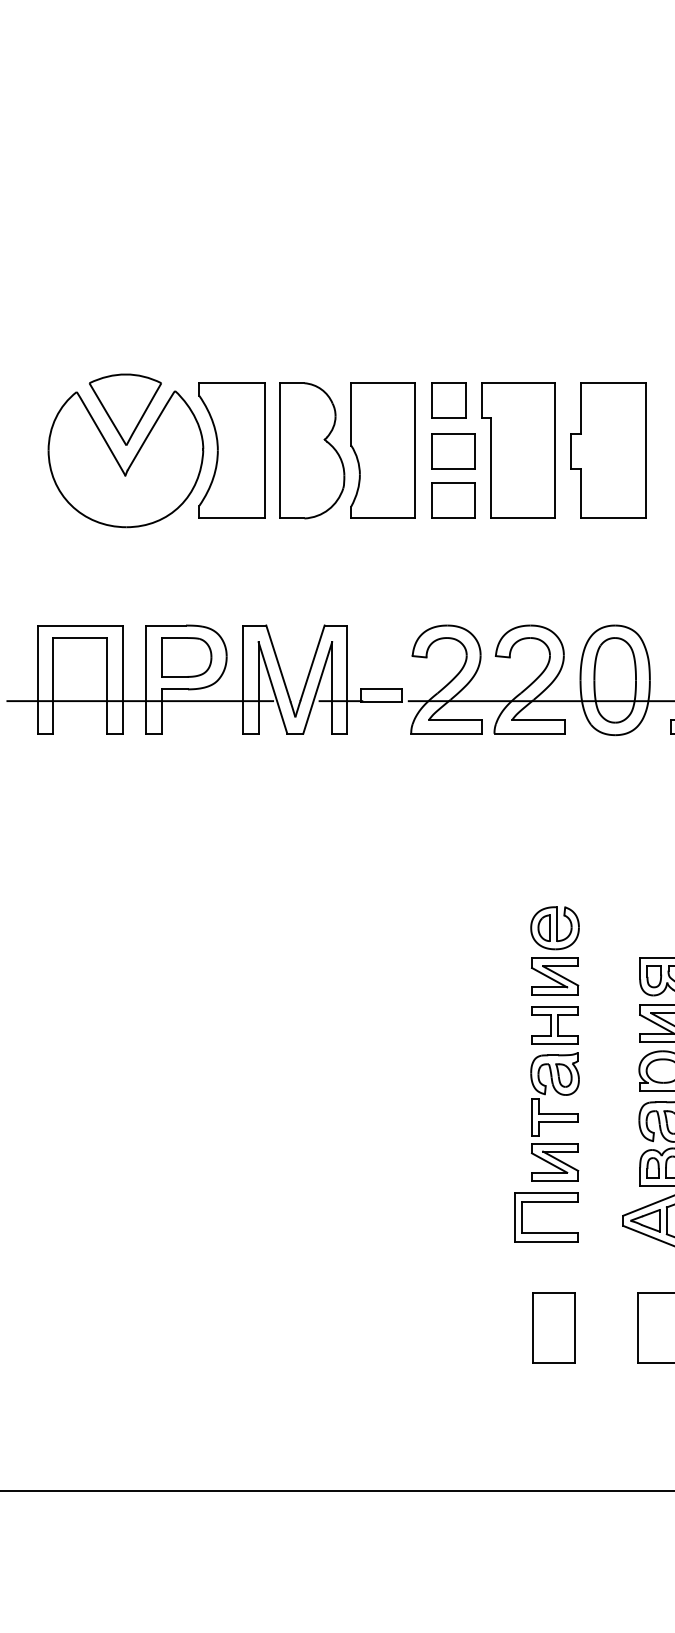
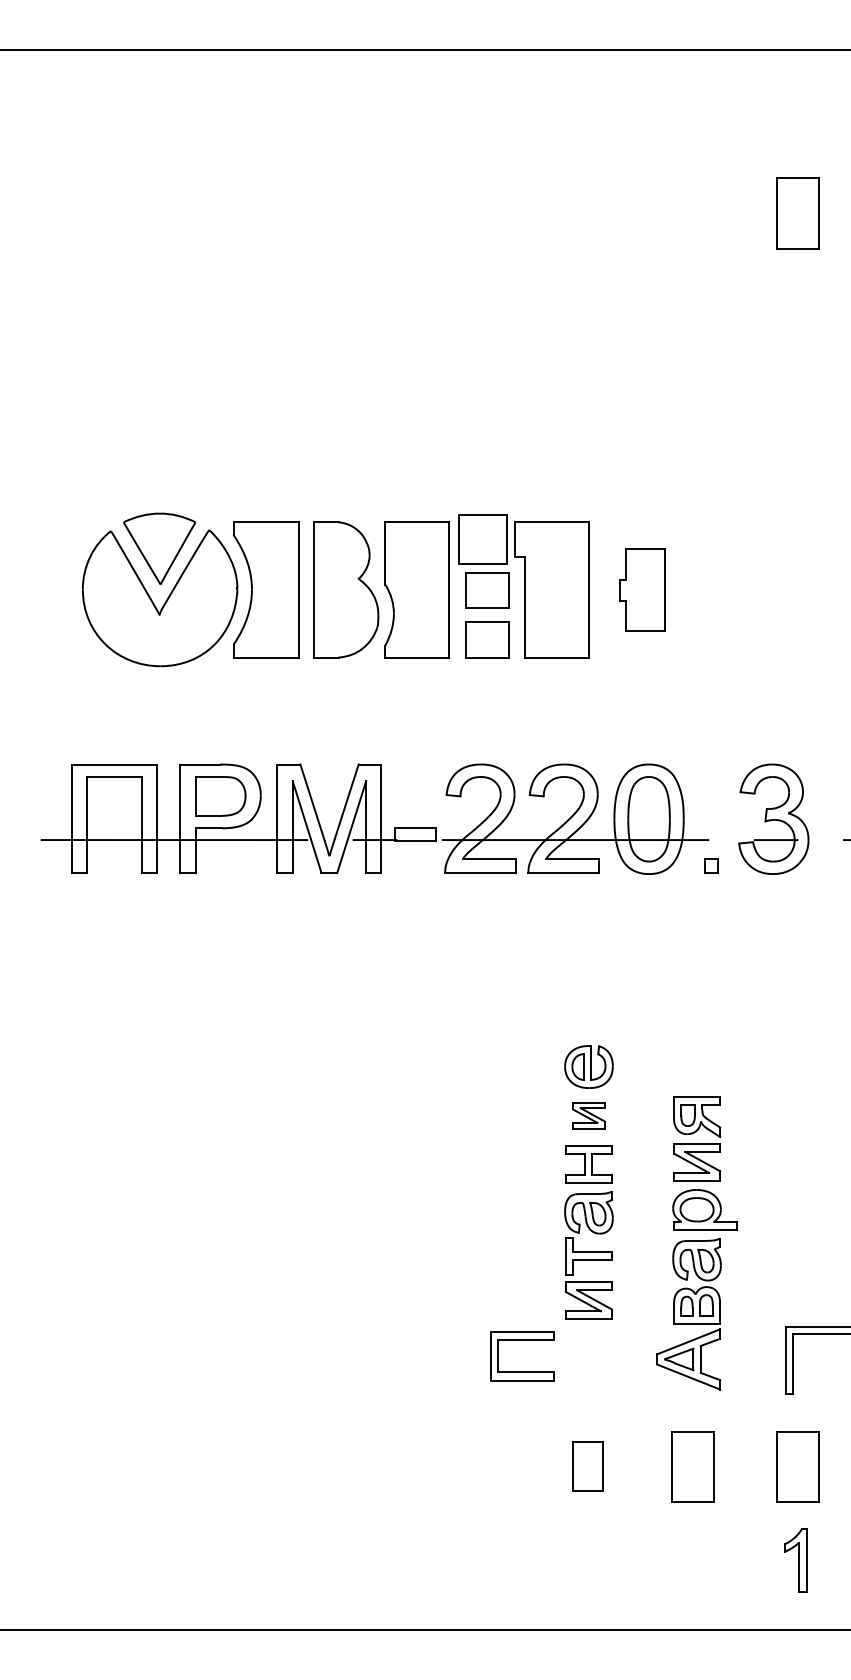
part: (448, 400) -> (482, 539), size x1.4
part: (608, 450) -> (642, 589), size x0.6
part: (554, 976) -> (588, 1115), size x0.7
part: (546, 1232) -> (522, 1371), moved
part: (553, 1327) -> (587, 1466), size x0.7

